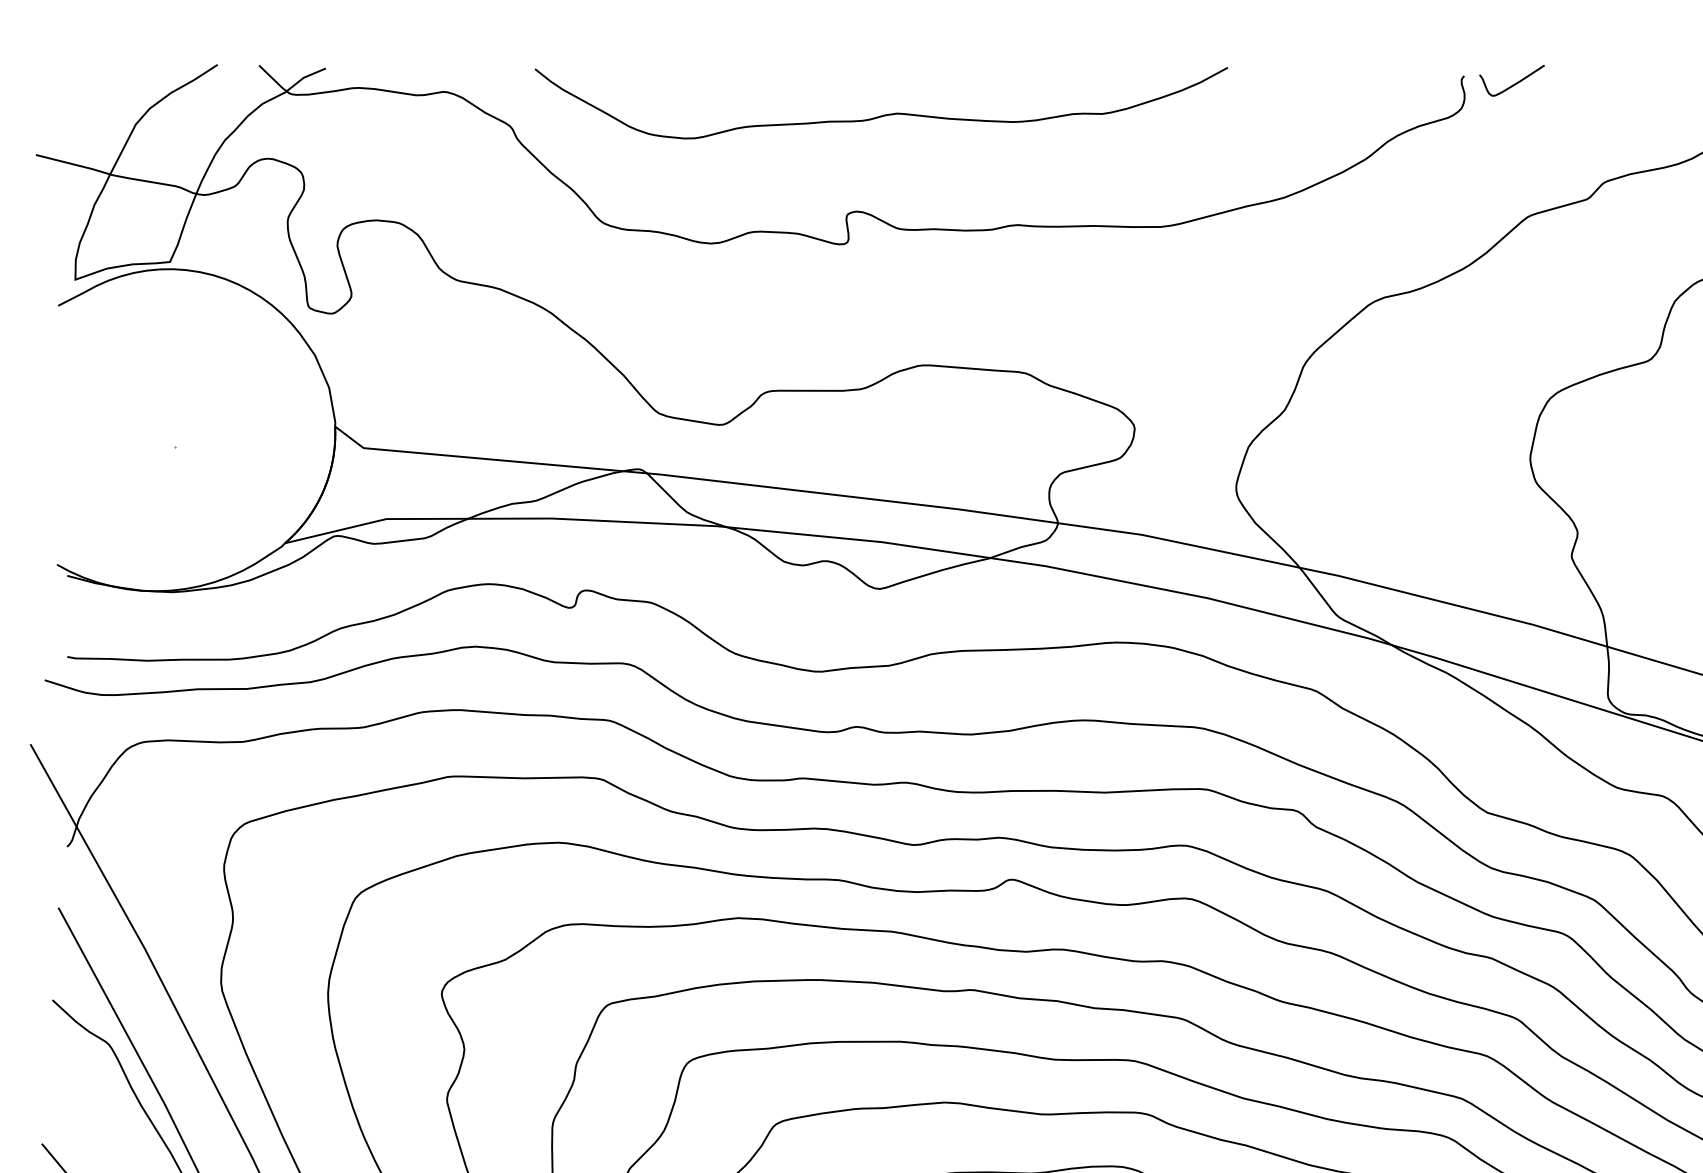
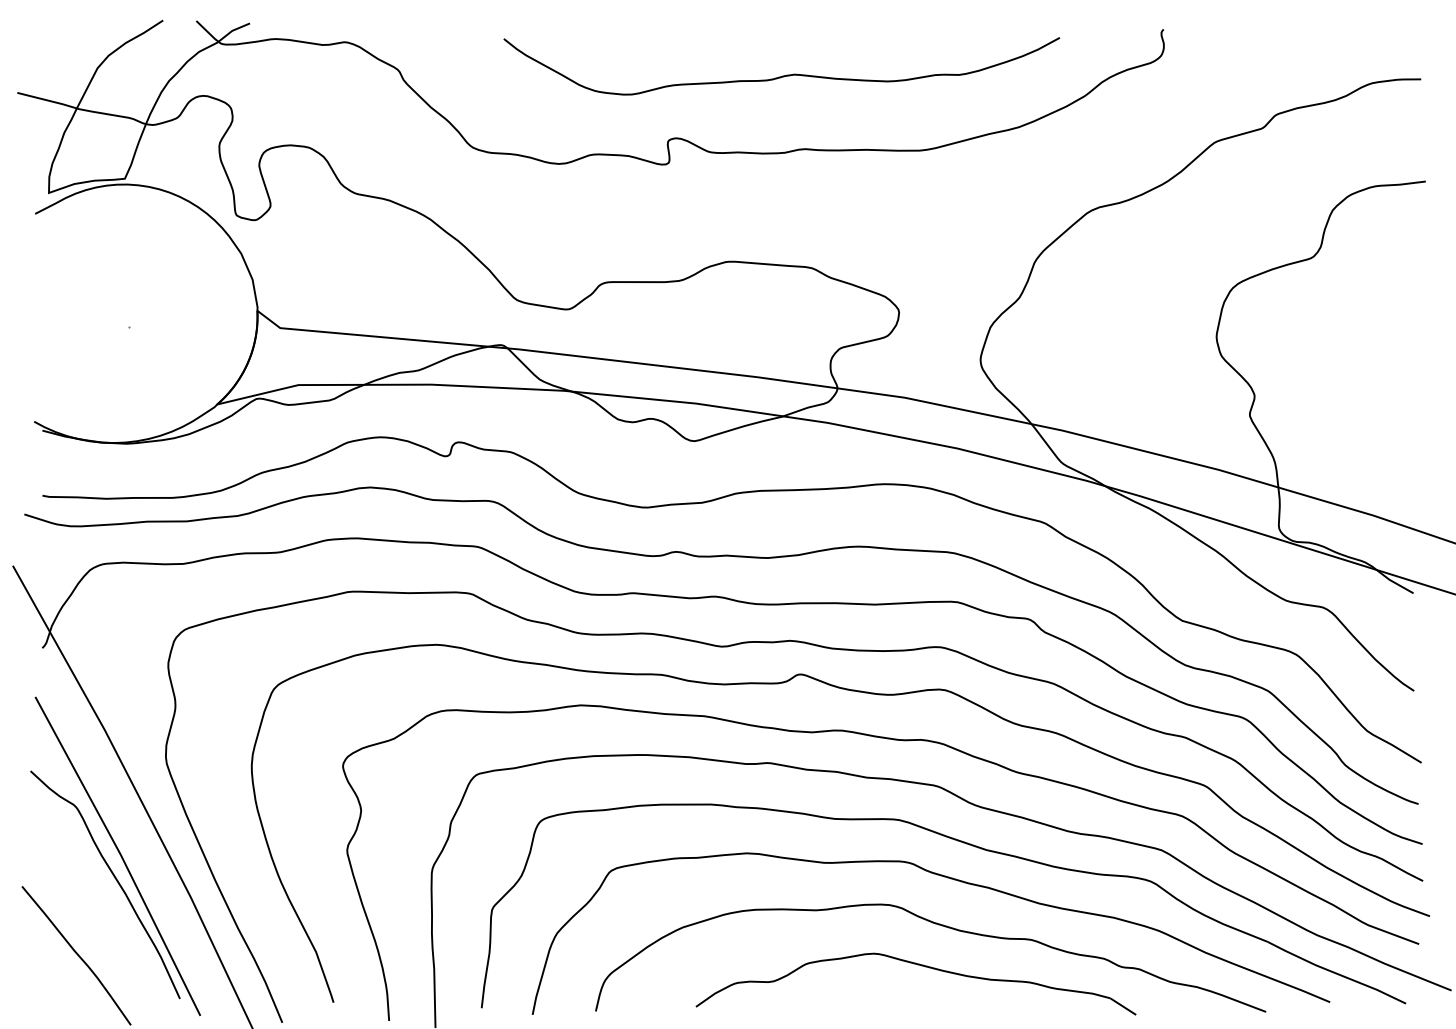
curve: (1513, 83) -> (1203, 35), removed
curve: (882, 114) -> (782, 75), moved

